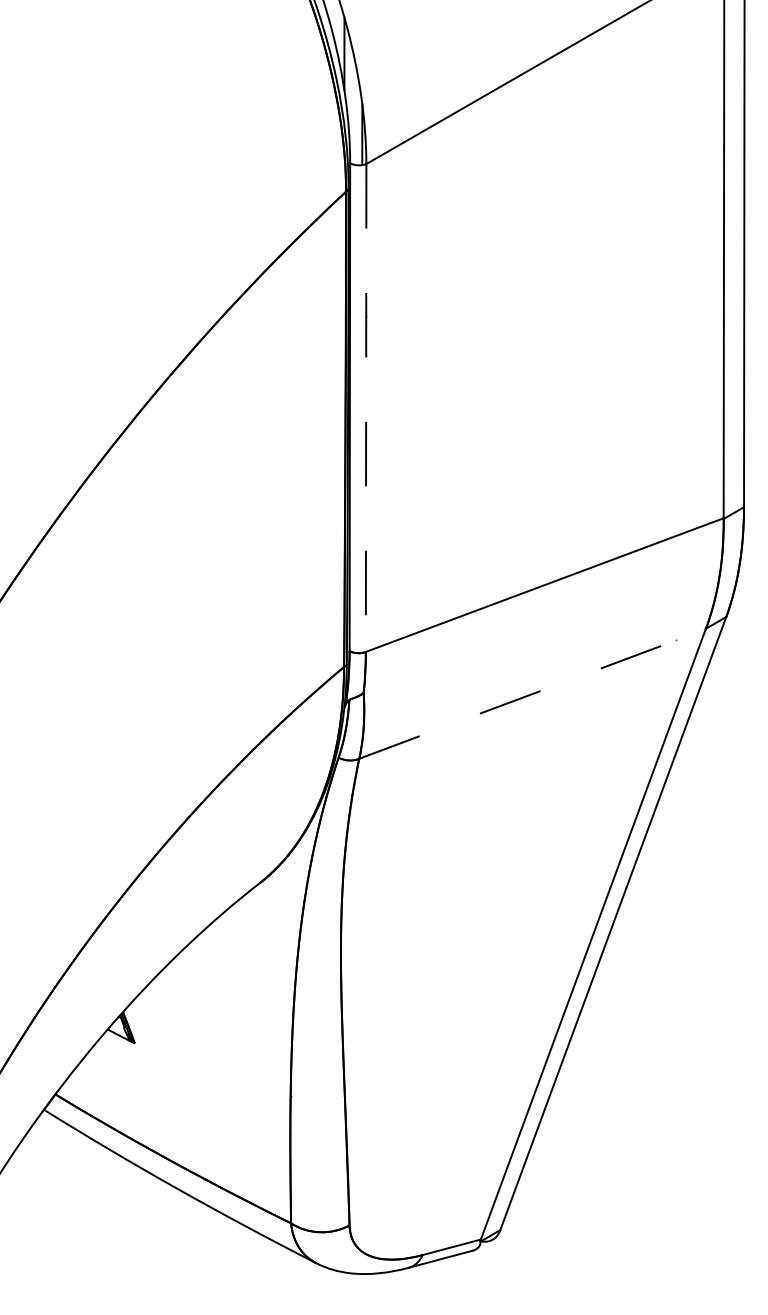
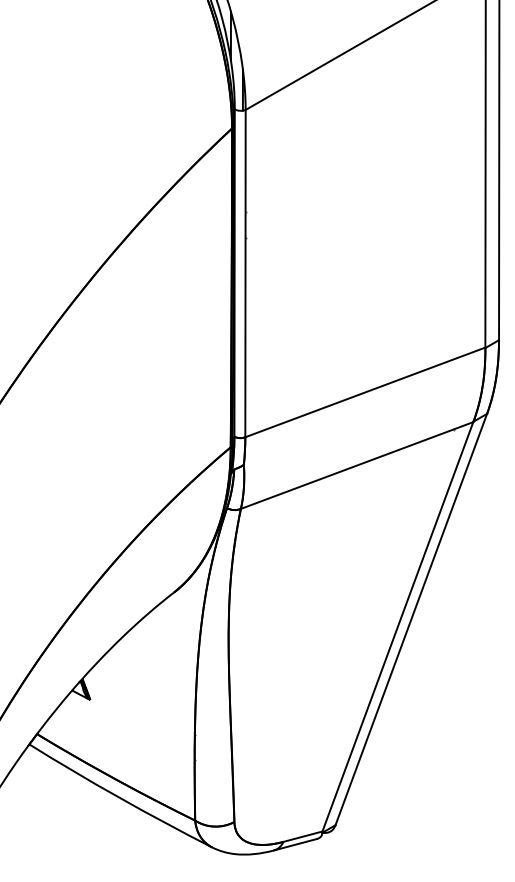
line: (366, 407) -> (245, 273), dashed -> solid
line: (533, 694) -> (357, 465), dashed -> solid

